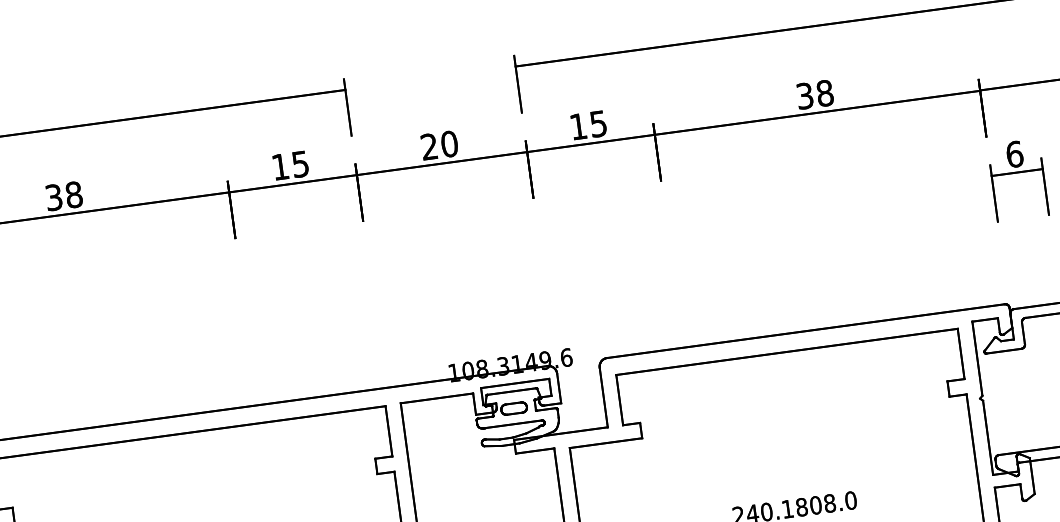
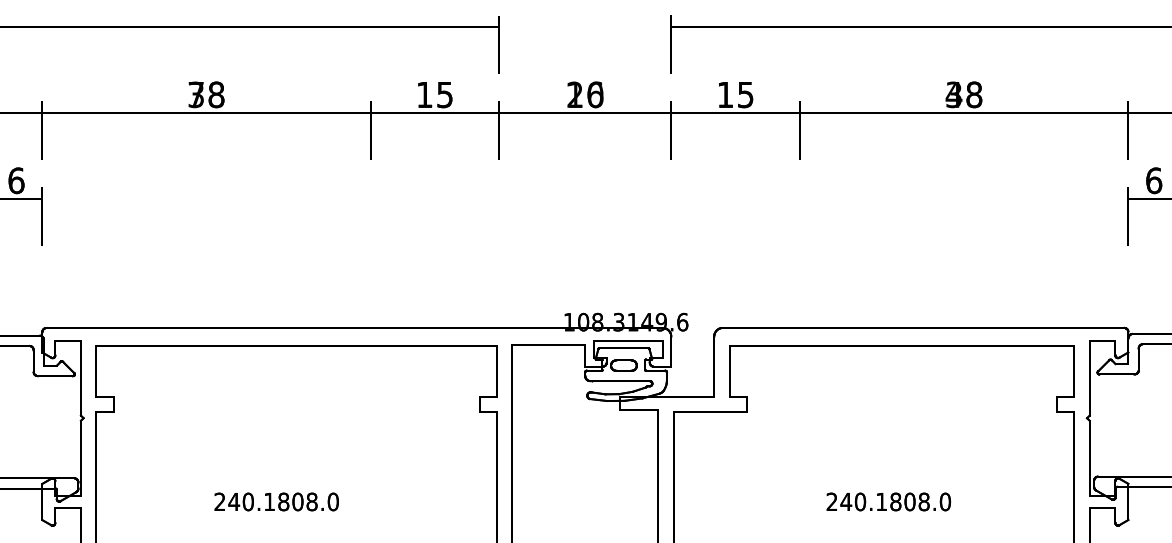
text: (804, 95) -> (953, 94), 38 -> 48
text: (439, 145) -> (585, 94), 20 -> 16
text: (53, 197) -> (195, 94), 38 -> 78

